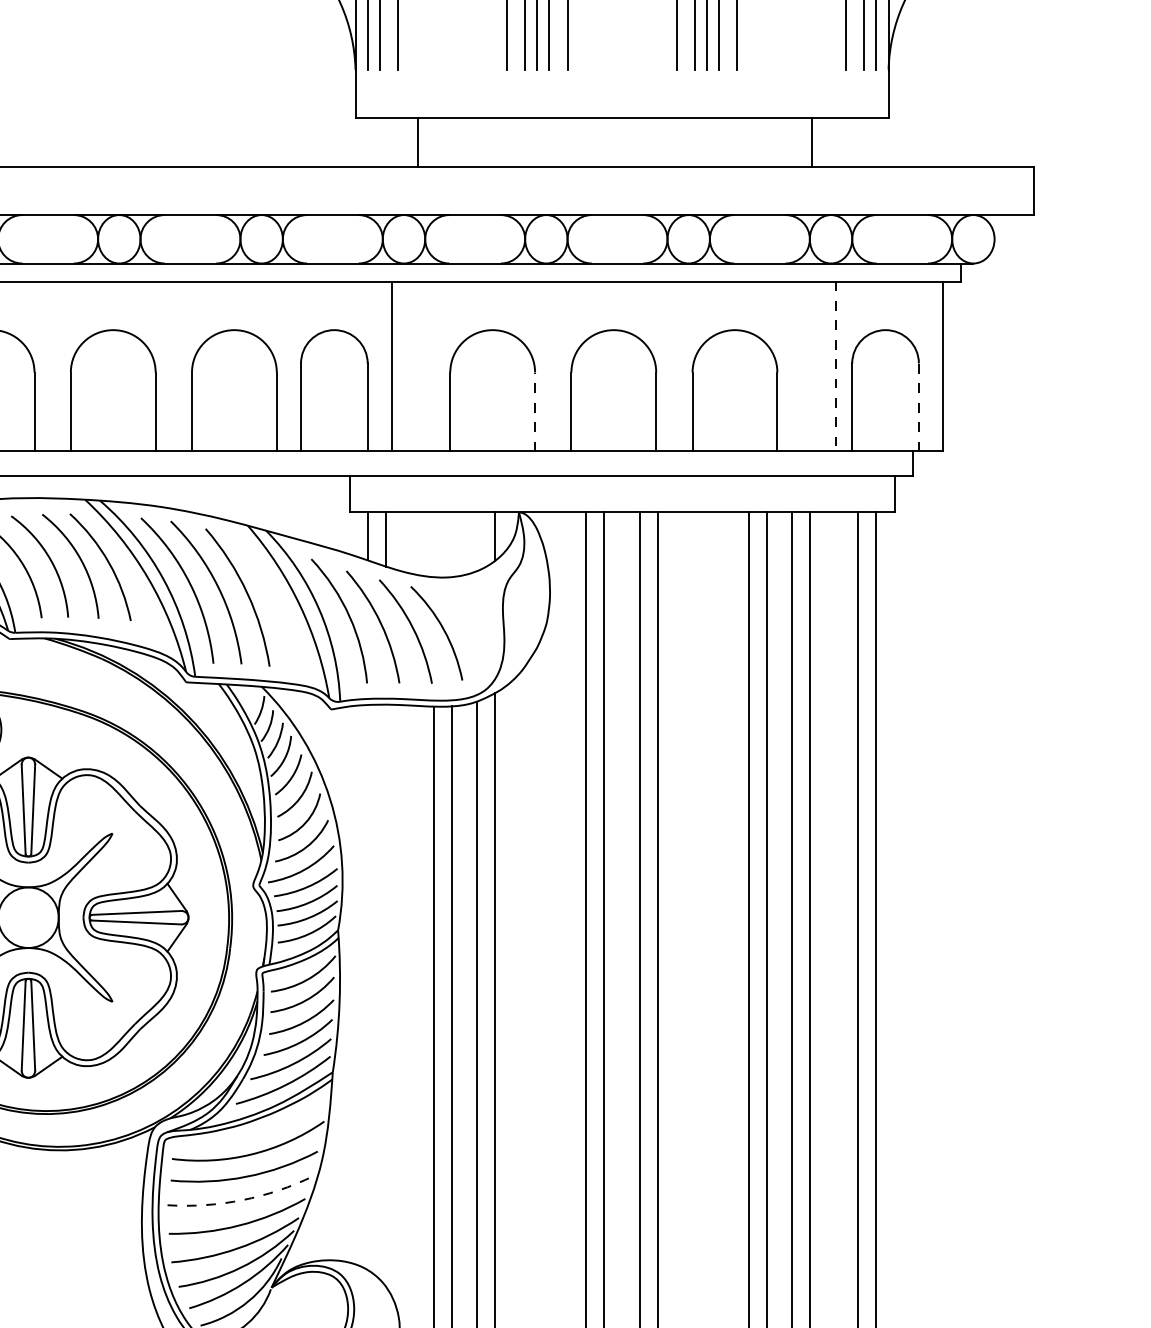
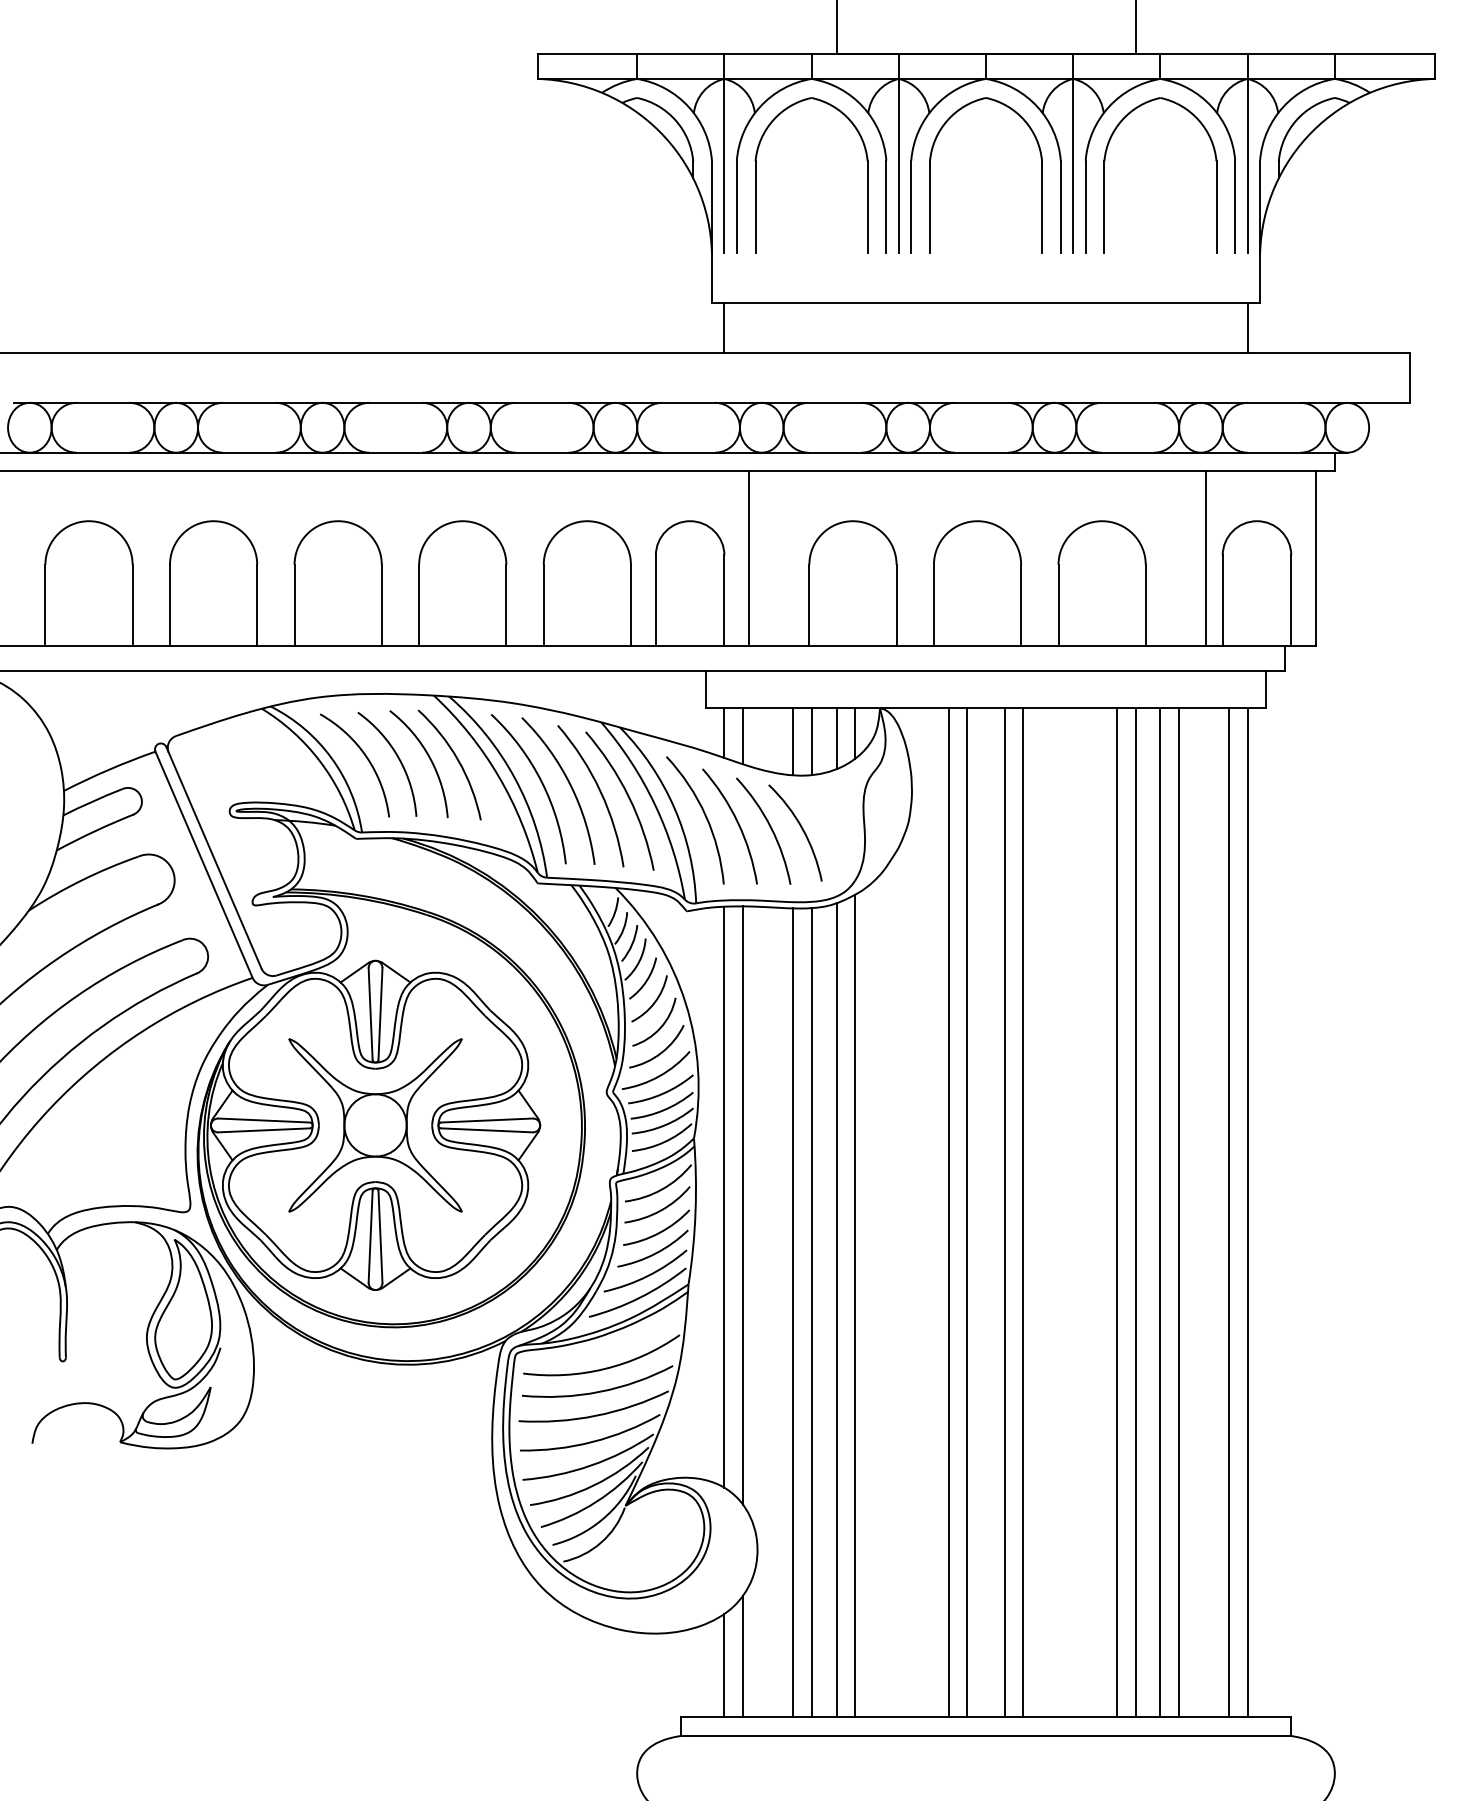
line: (418, 142) -> (724, 328), moved
line: (812, 142) -> (1247, 328), moved
line: (835, 367) -> (1205, 559), dashed -> solid
line: (919, 407) -> (1291, 600), dashed -> solid
line: (535, 411) -> (896, 604), dashed -> solid
line: (476, 541) -> (836, 738), added
line: (433, 544) -> (792, 741), added
line: (452, 544) -> (811, 741), added
arc: (273, 597) -> (627, 796), added
line: (367, 986) -> (724, 1196), added
line: (386, 995) -> (743, 1205), added
arc: (242, 1199) -> (595, 1415), dashed -> solid

